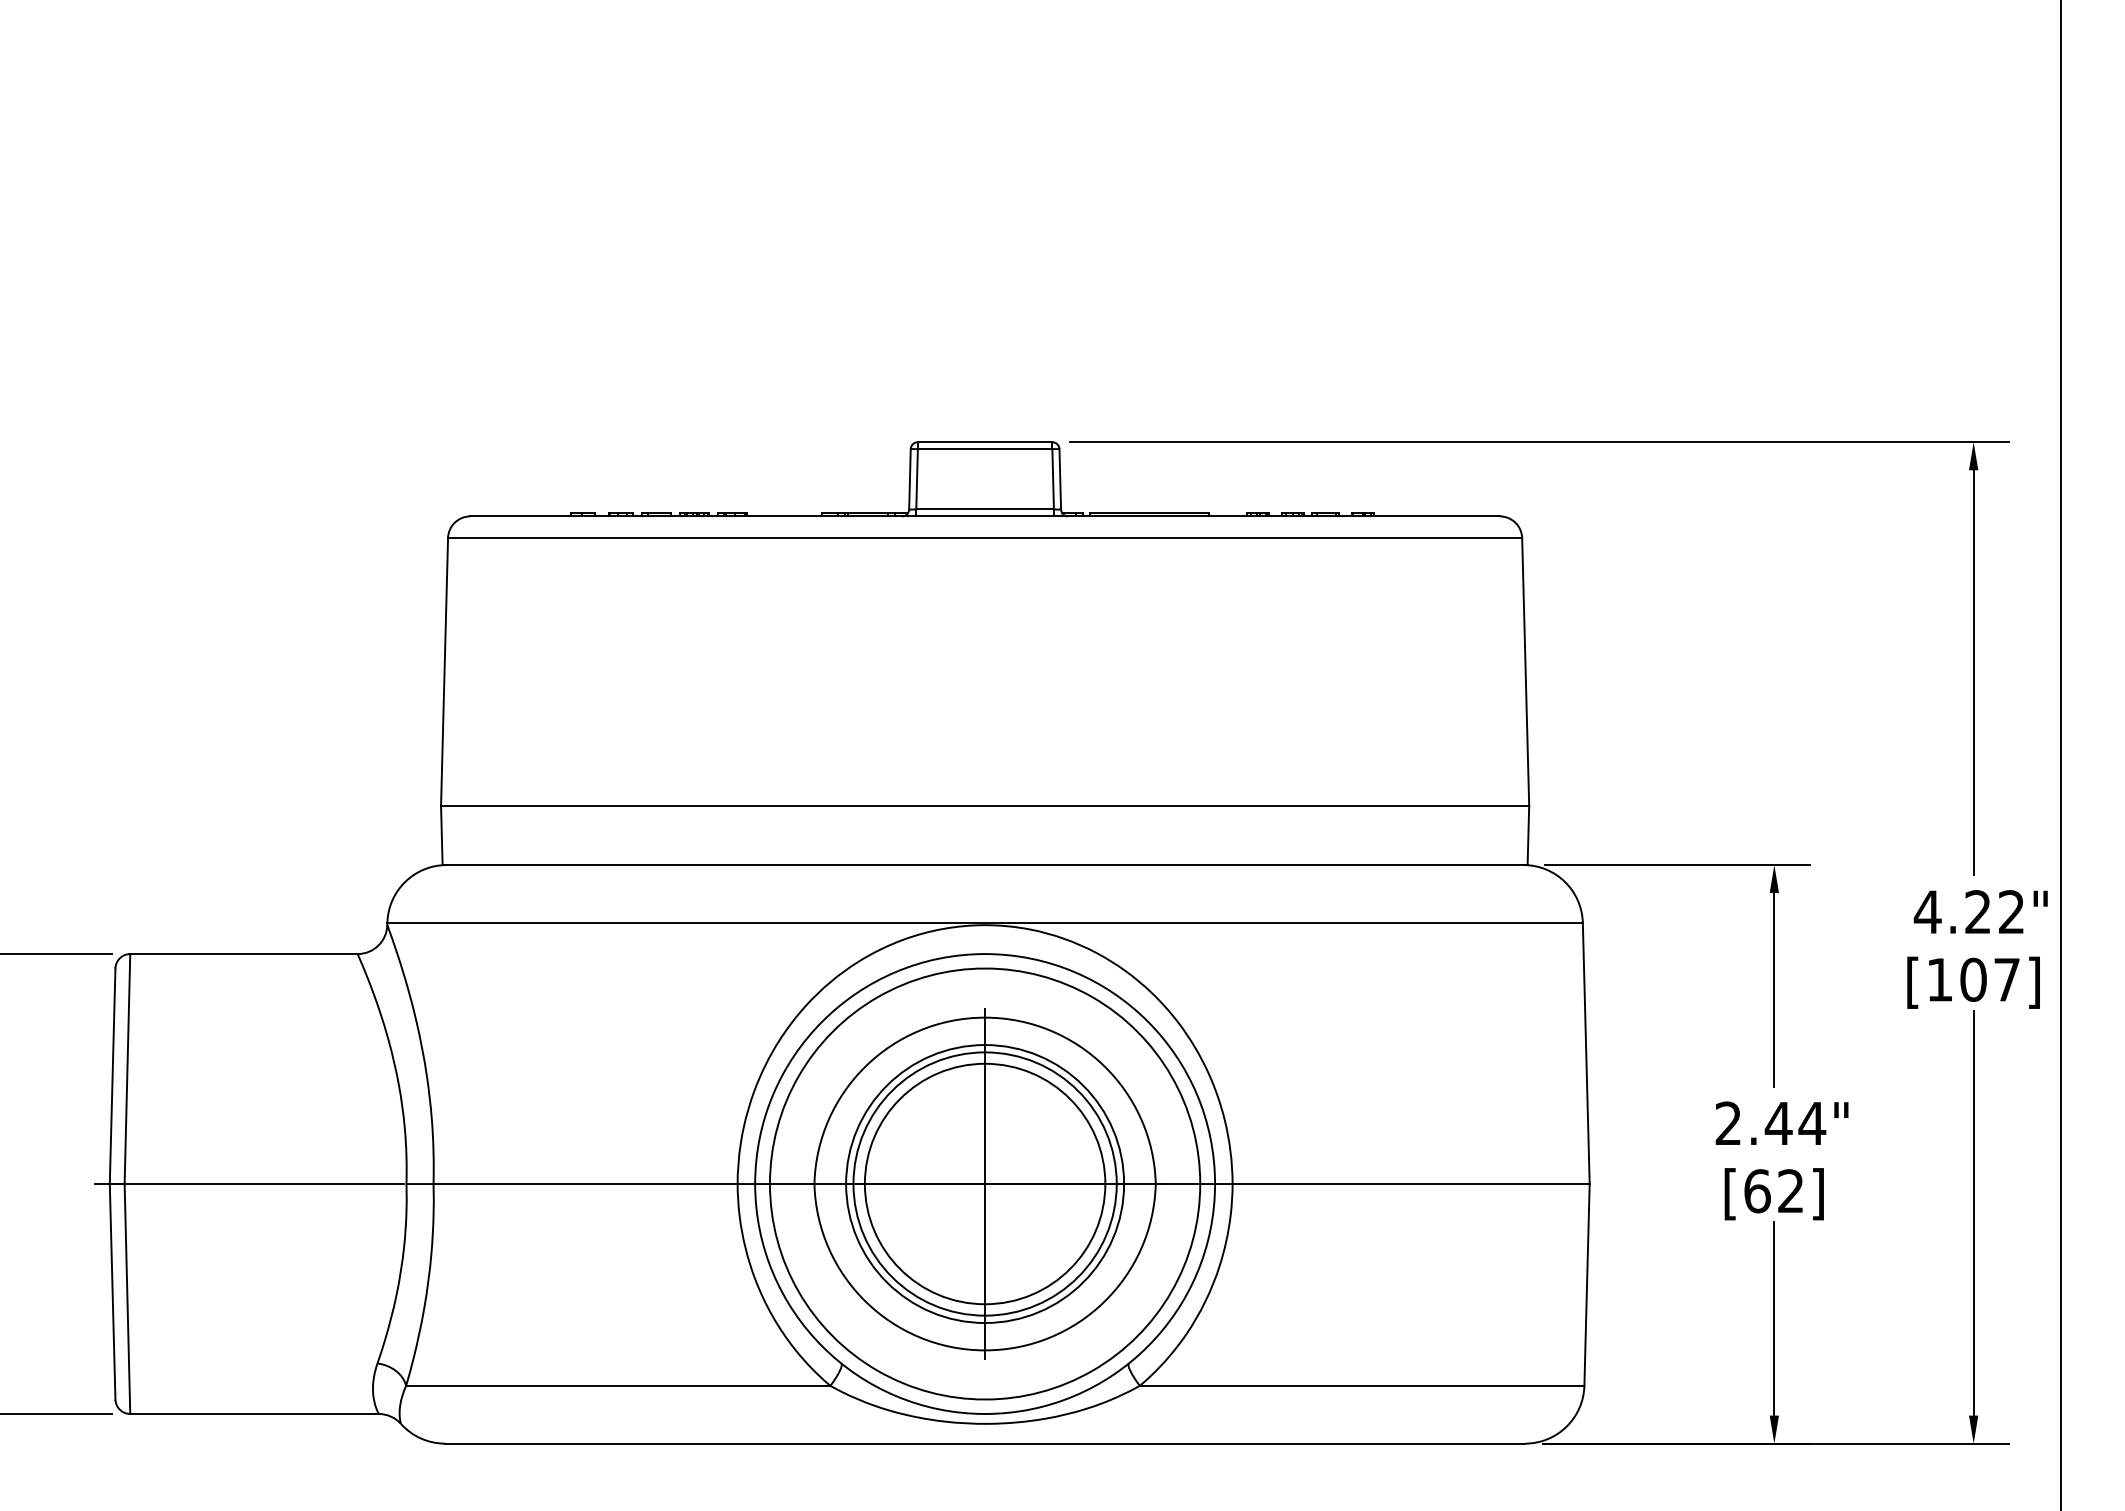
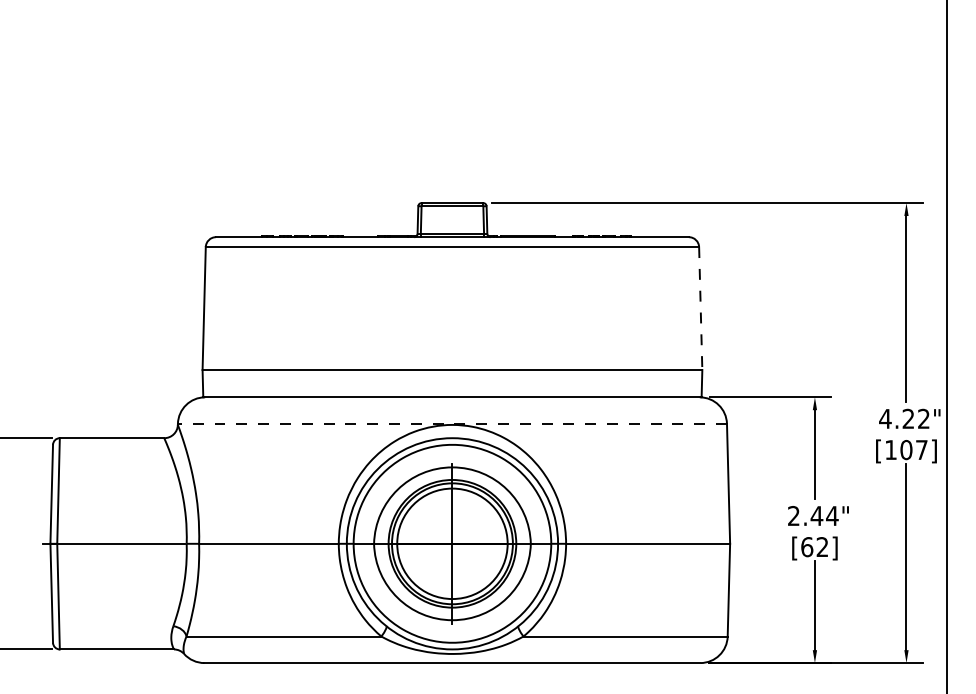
line: (1525, 673) -> (700, 309), solid -> dashed
line: (985, 922) -> (452, 423), solid -> dashed

